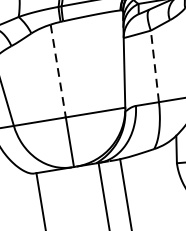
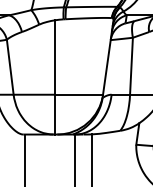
line: (154, 66) -> (131, 66), dashed -> solid
line: (58, 71) -> (55, 57), dashed -> solid

